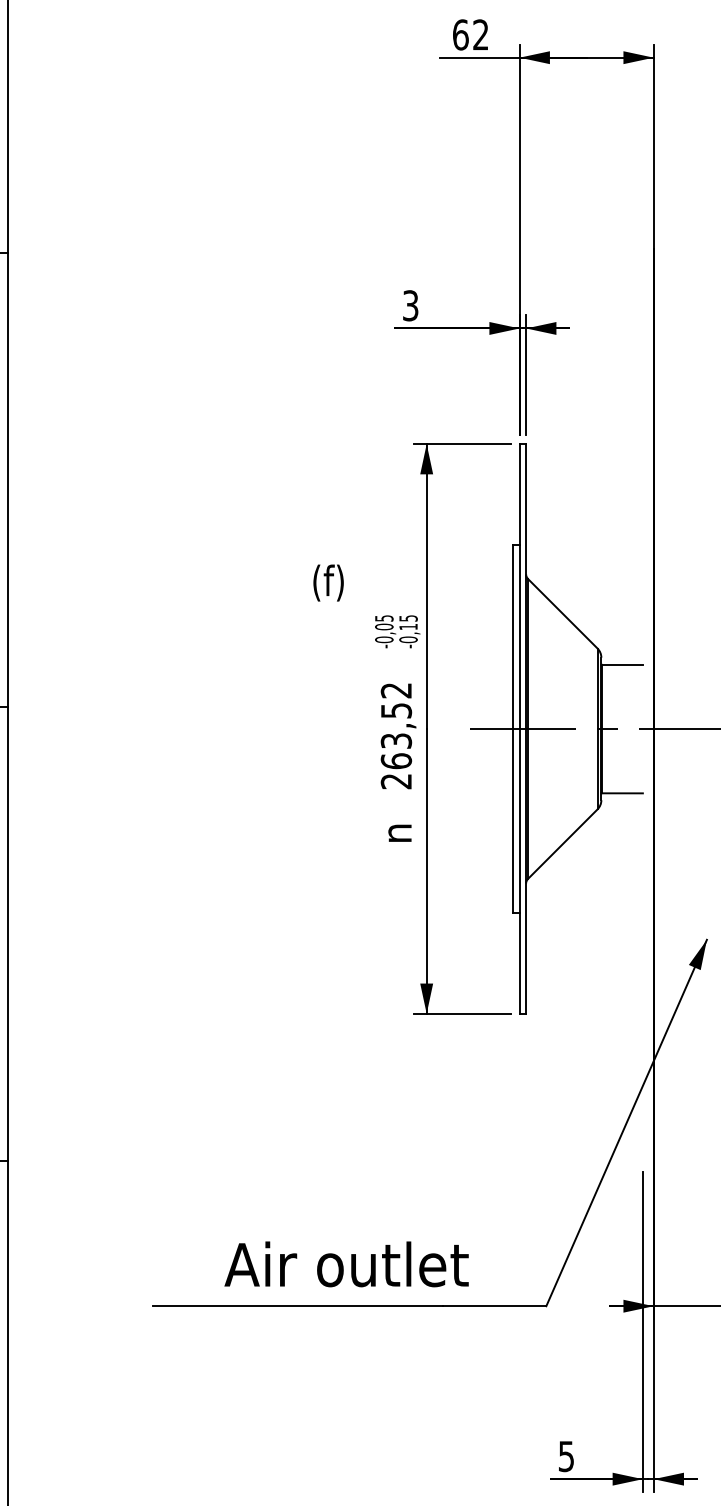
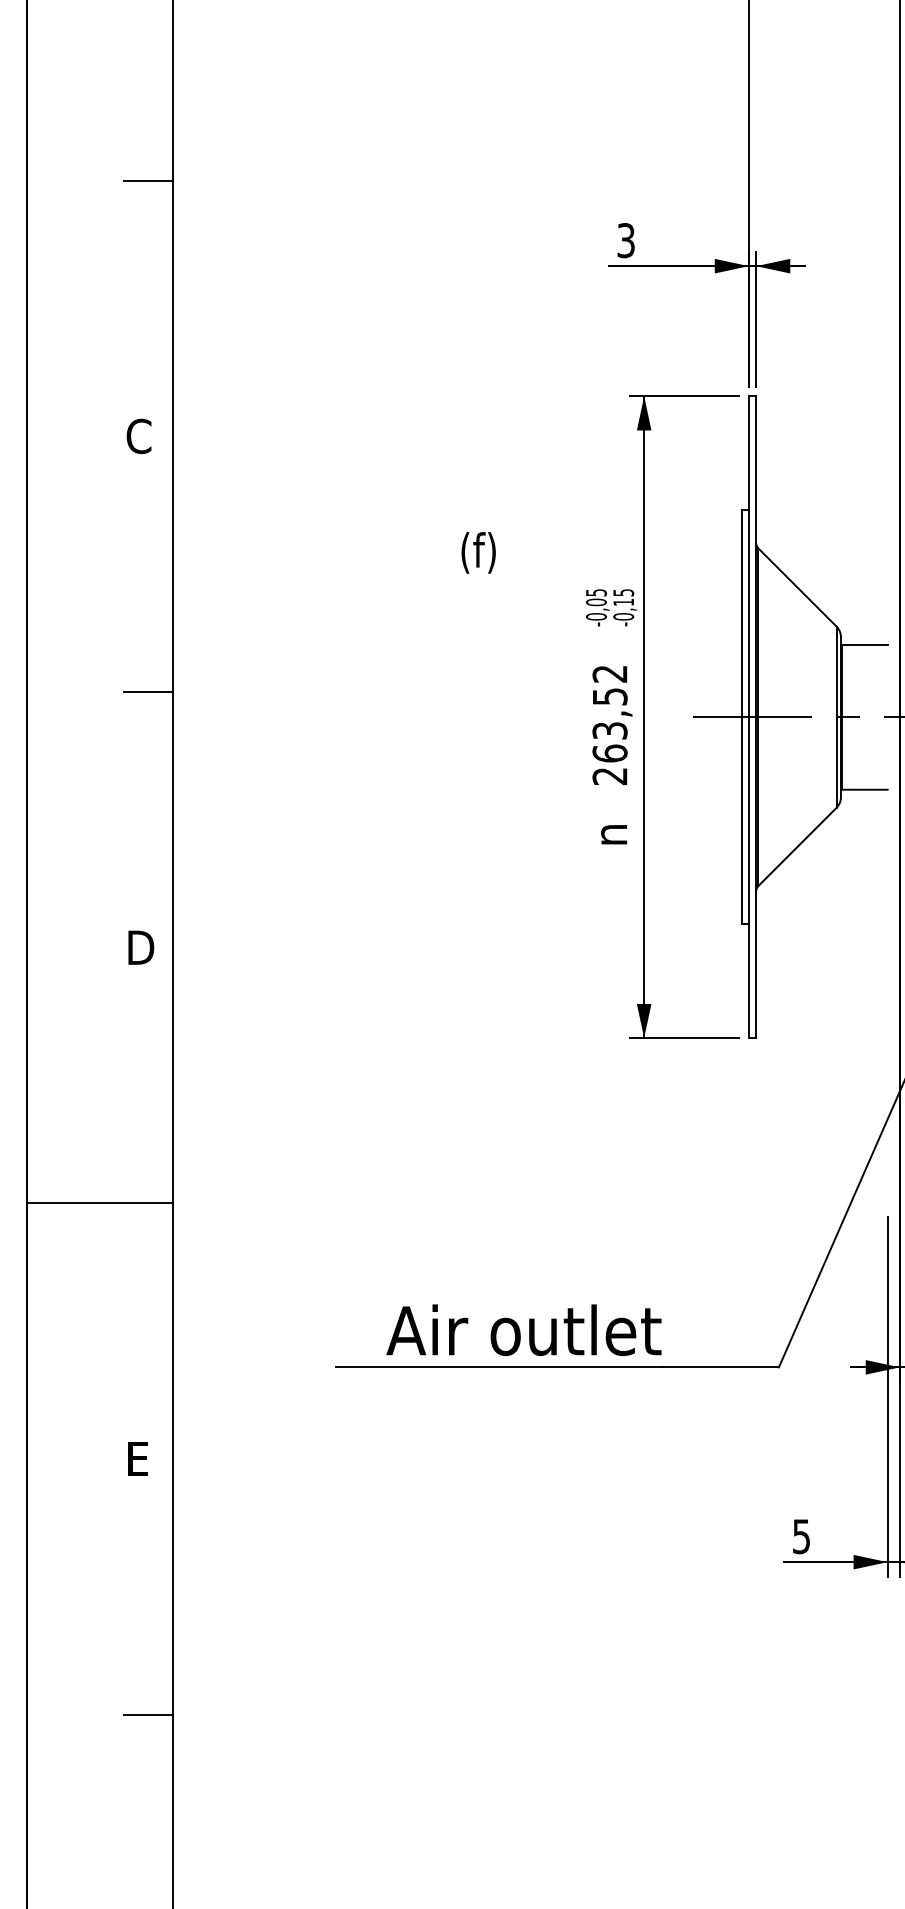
text: (328, 582) -> (478, 552), moved
text: (346, 1264) -> (523, 1330), moved

